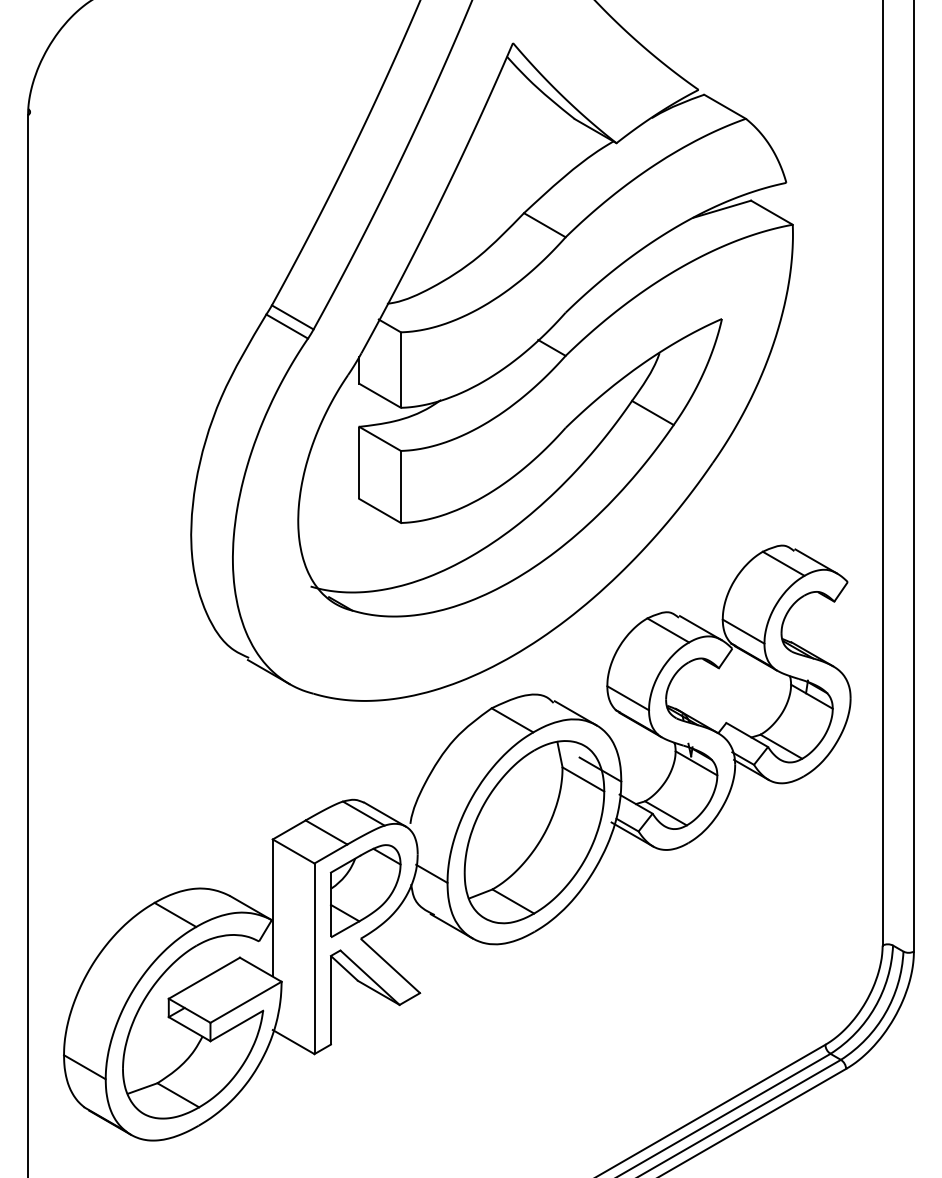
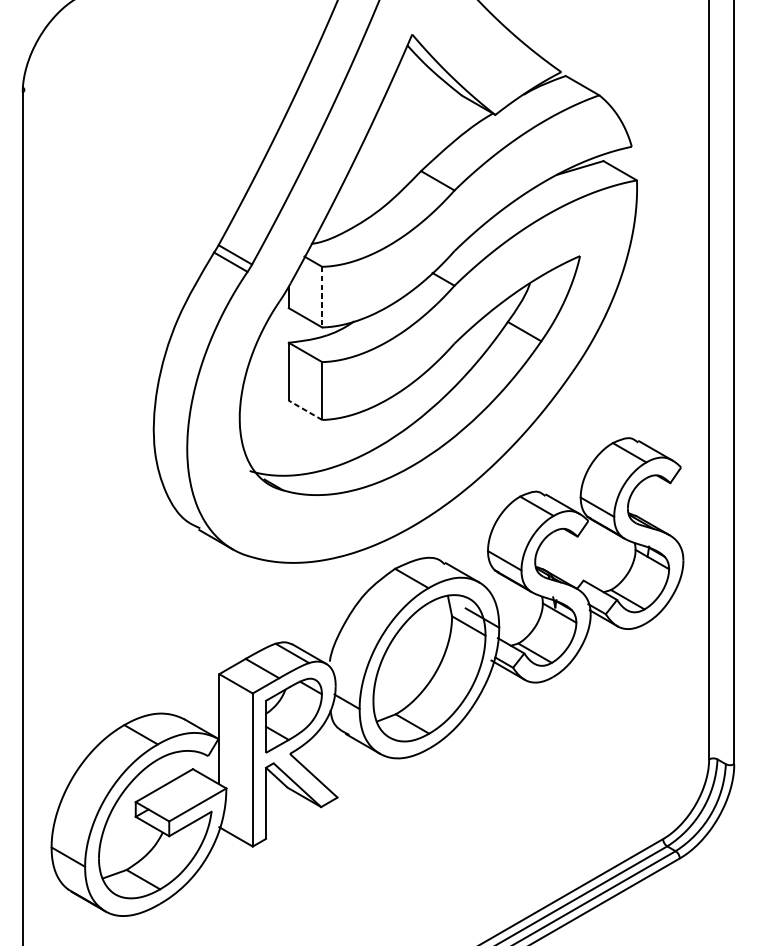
line: (400, 370) -> (321, 297), solid -> dashed
line: (379, 510) -> (305, 409), solid -> dashed

